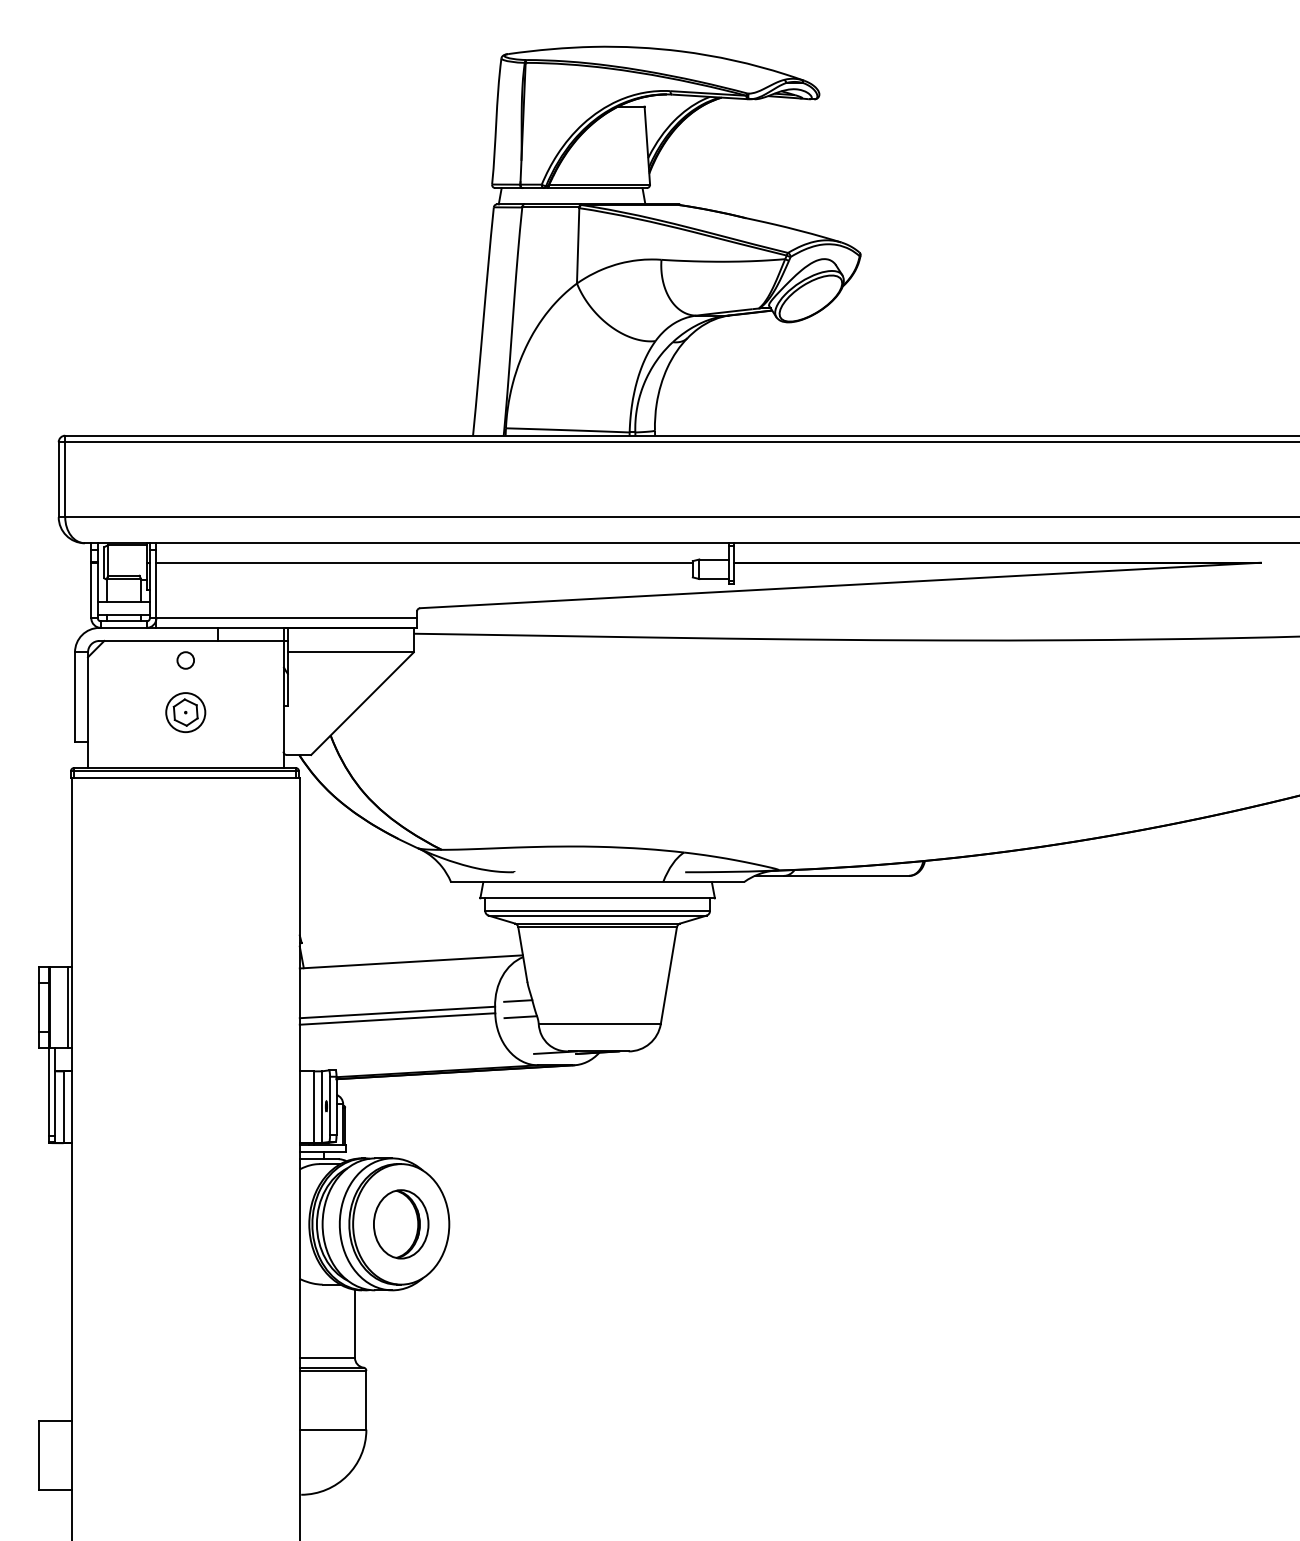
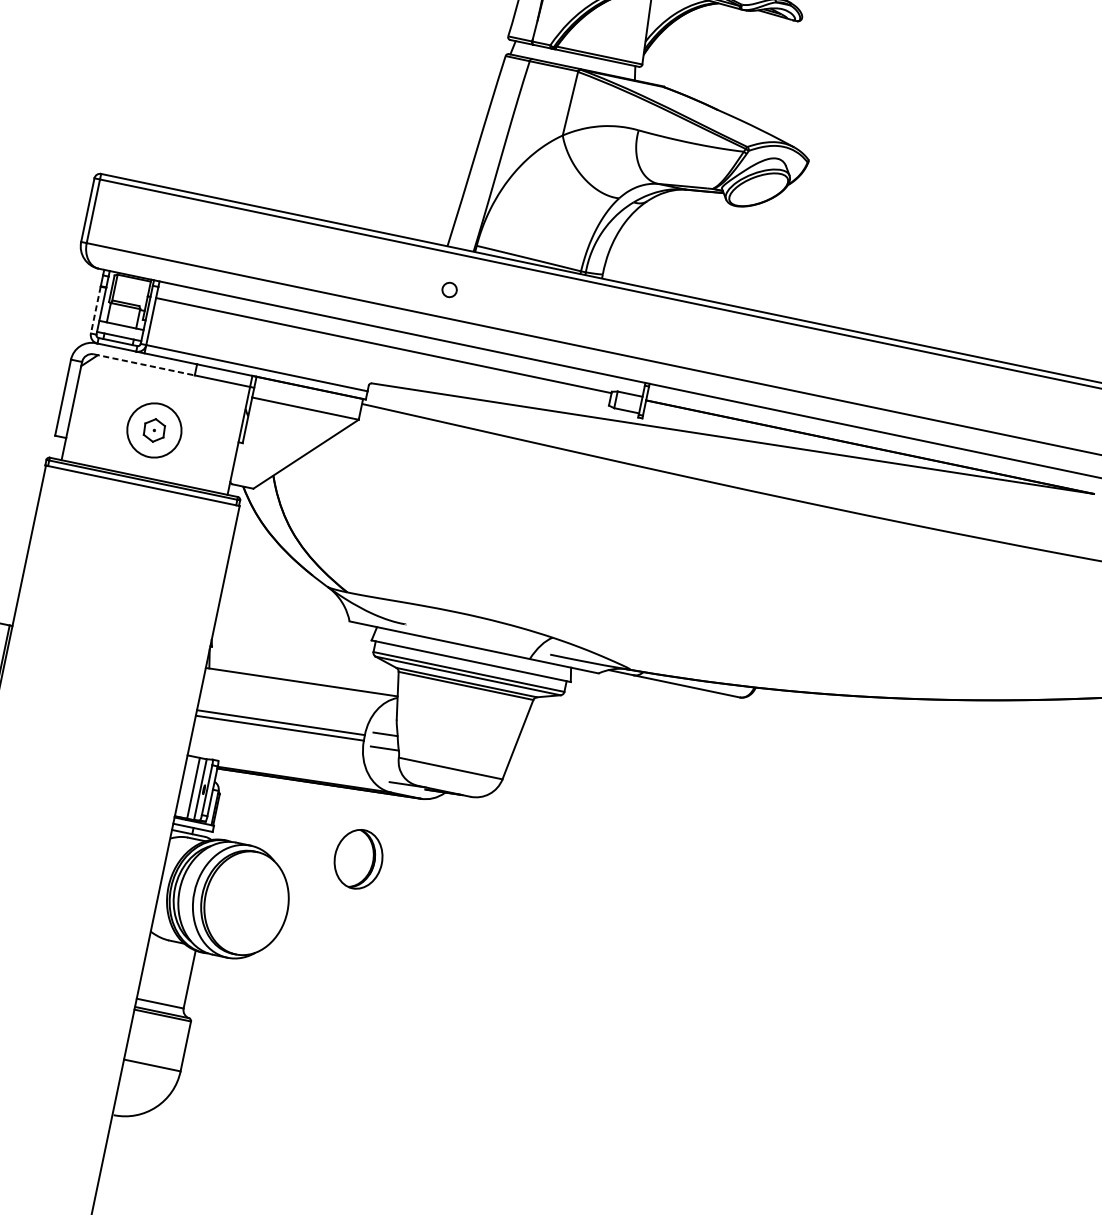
line: (91, 590) -> (96, 310), solid -> dashed
line: (159, 640) -> (144, 364), solid -> dashed
circle: (185, 660) -> (449, 289), moved
circle: (185, 712) -> (154, 430), size x1.6
part: (401, 1224) -> (358, 859), moved

